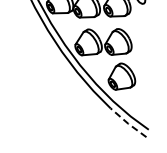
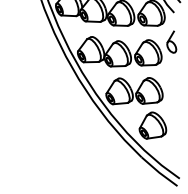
line: (128, 123) -> (159, 172), dashed -> solid

